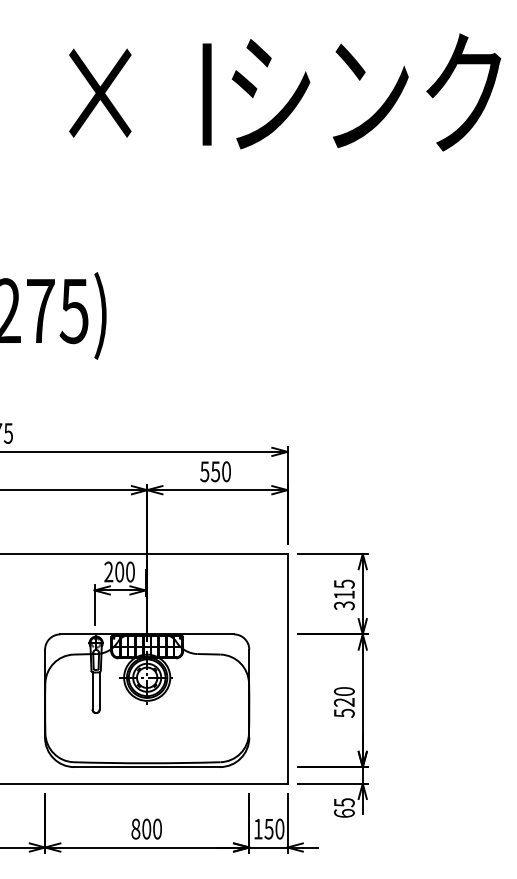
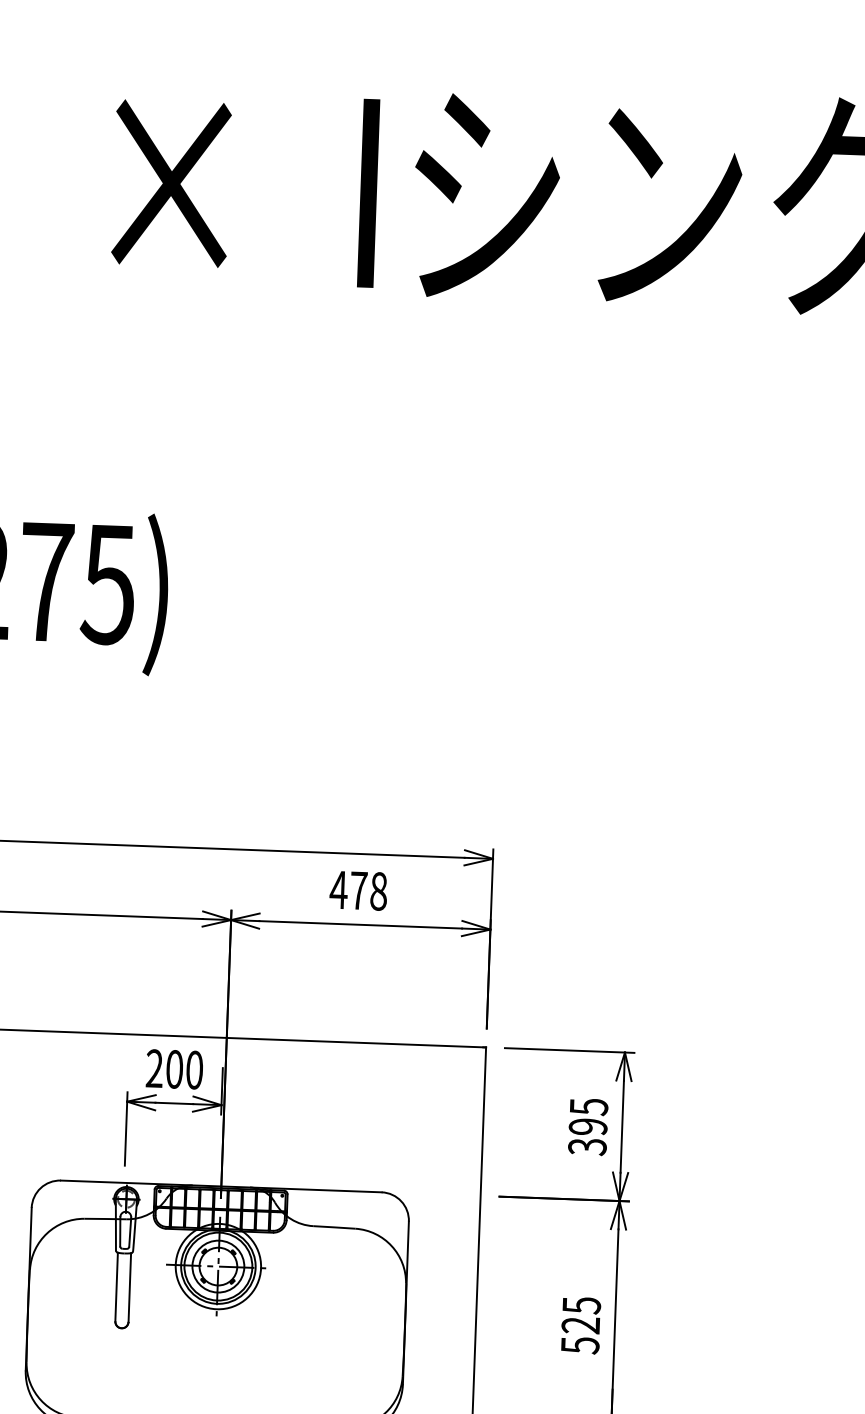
text: (215, 471) -> (358, 890), 550 -> 478
text: (343, 594) -> (586, 1126), 315 -> 395
text: (343, 691) -> (580, 1305), 520 -> 525

